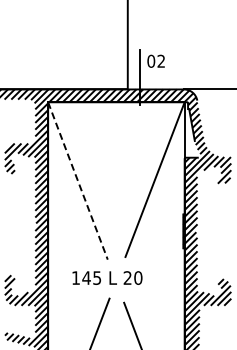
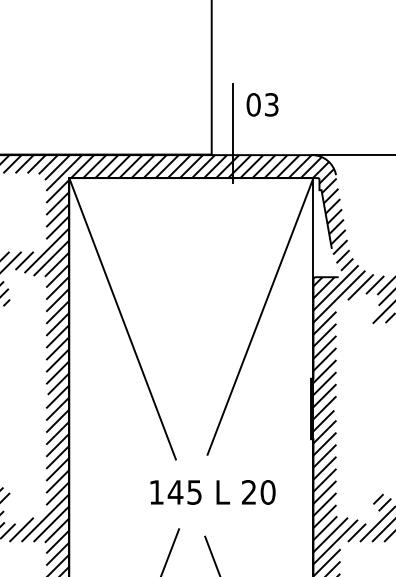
text: (161, 61) -> (271, 105), 02 -> 03
line: (78, 181) -> (123, 319), dashed -> solid
text: (107, 277) -> (212, 491), moved

